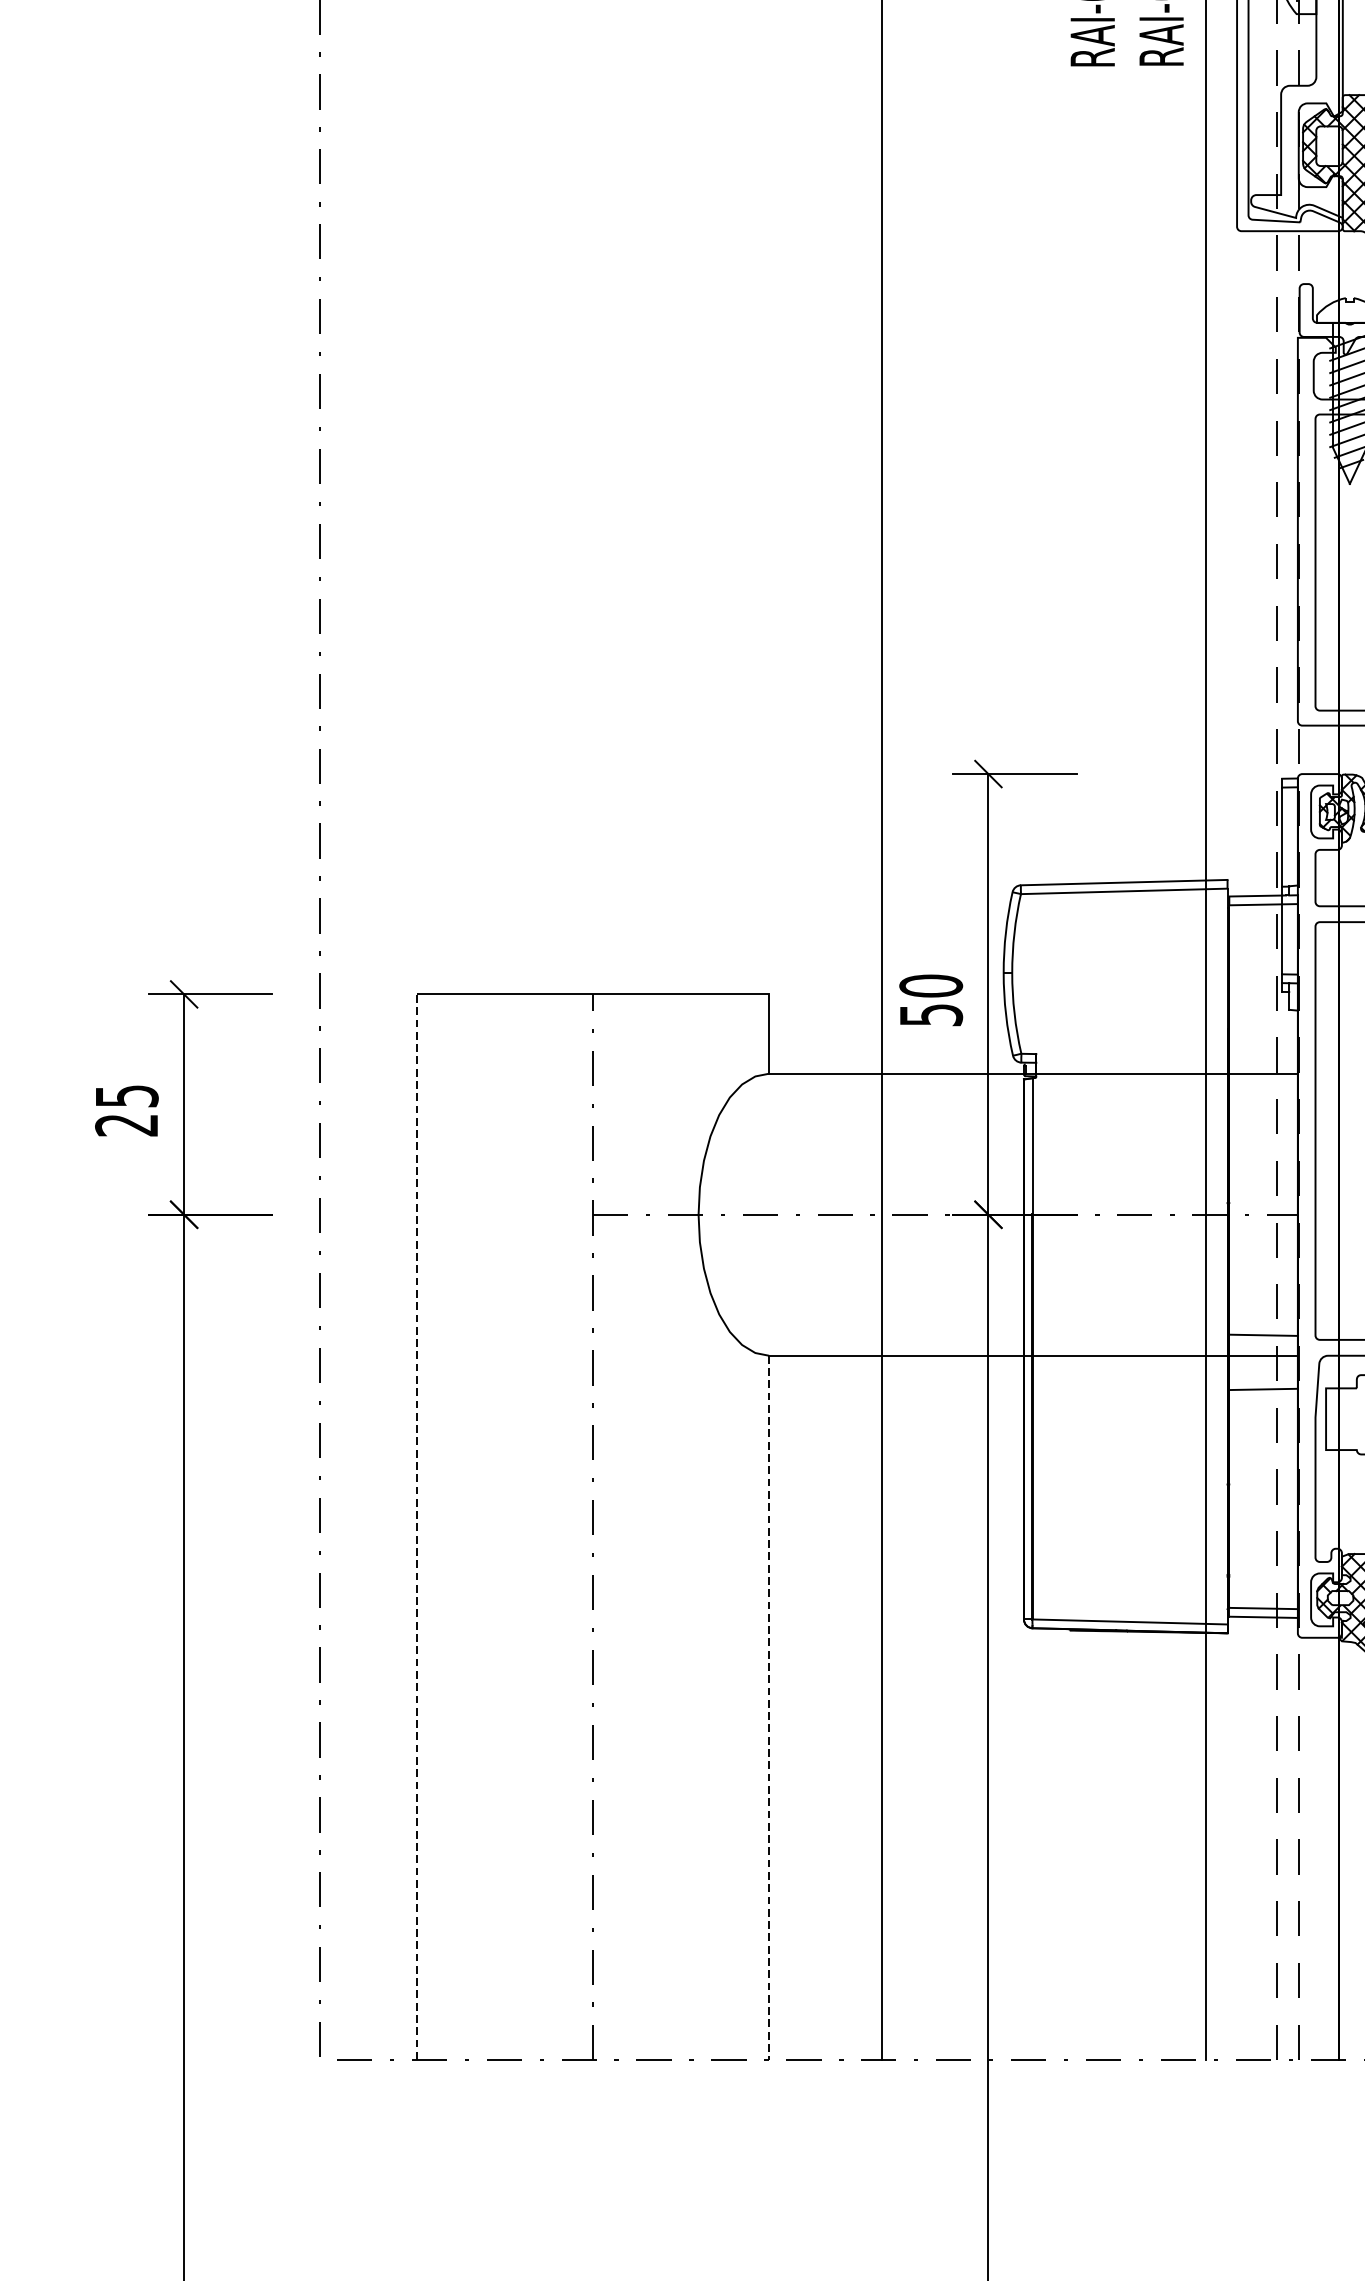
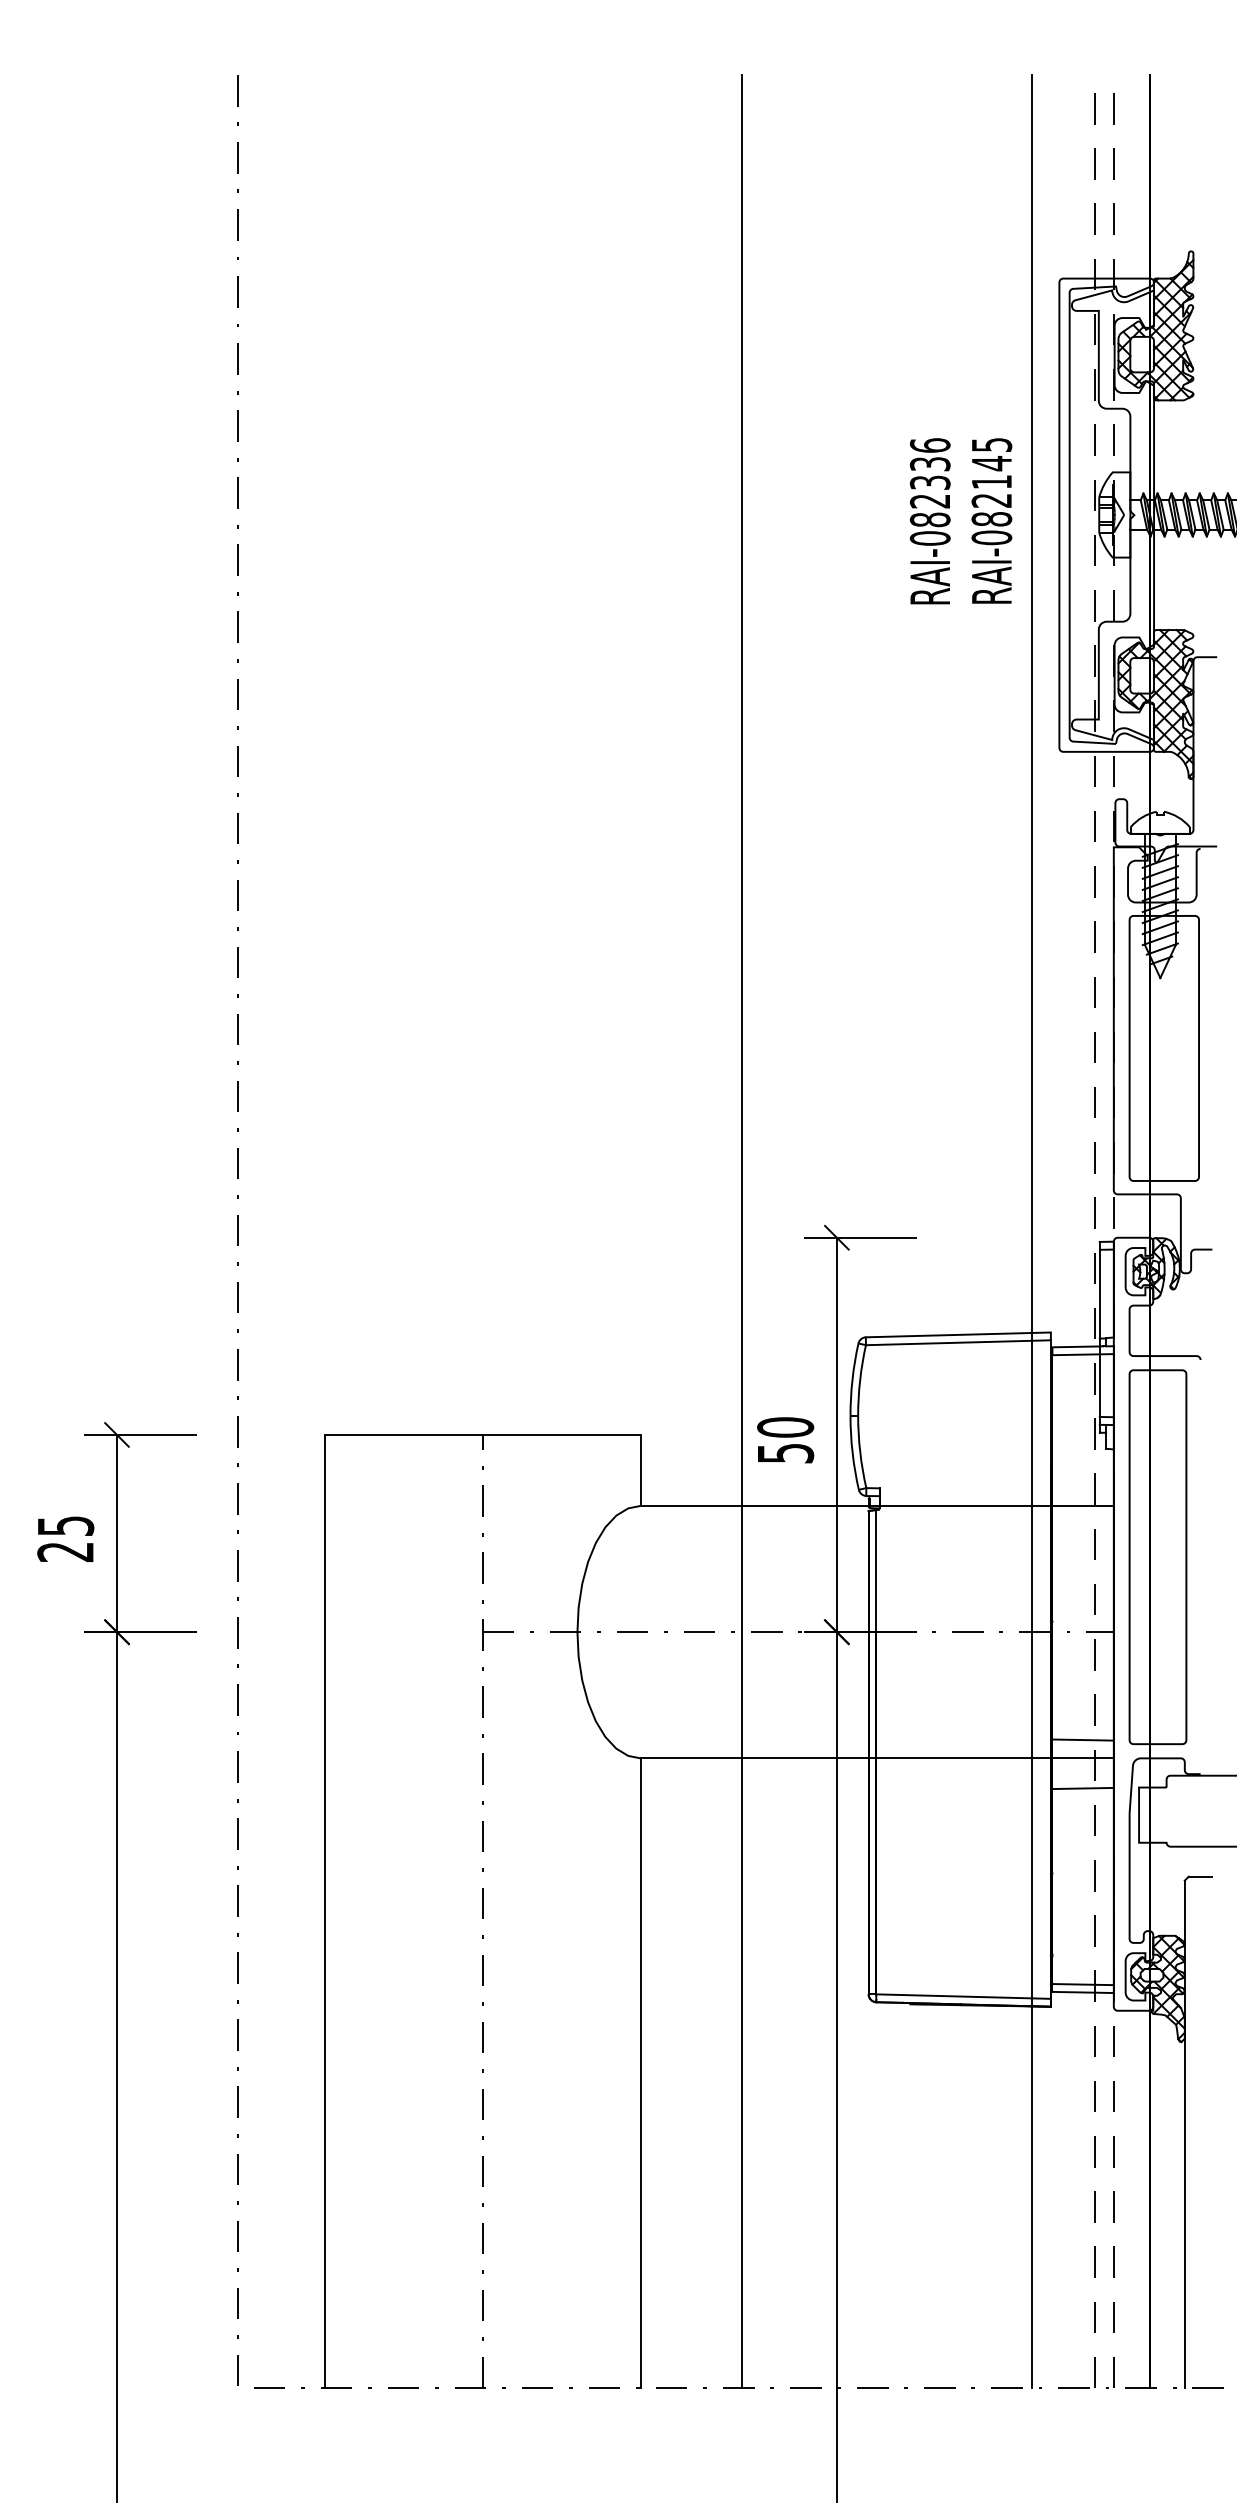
line: (417, 1526) -> (325, 1911), dashed -> solid
line: (769, 1707) -> (640, 2073), dashed -> solid

